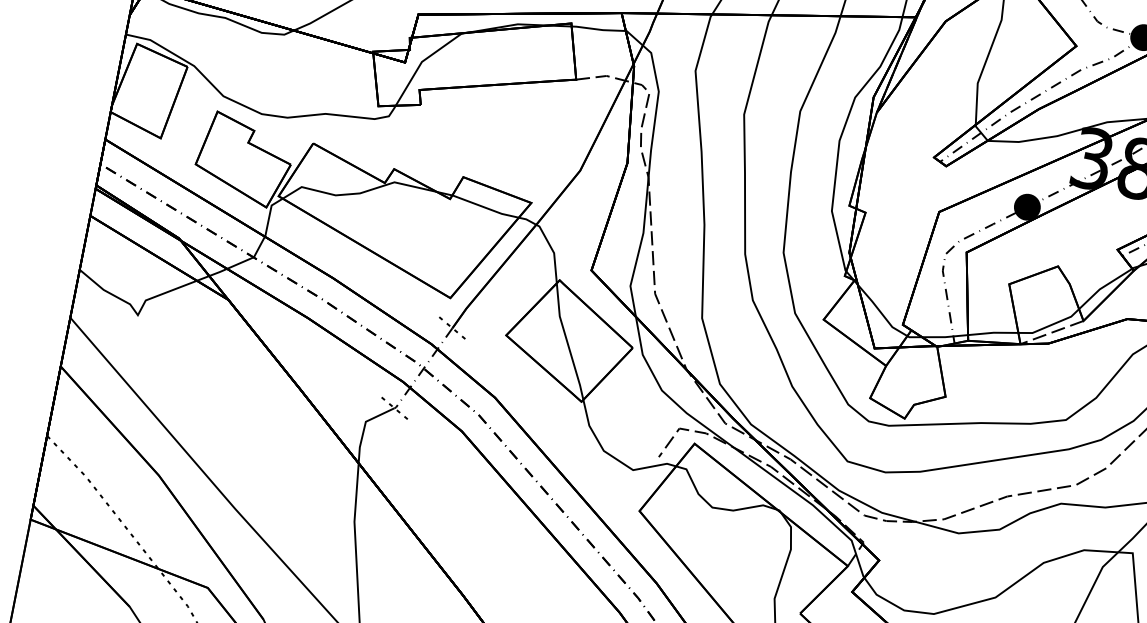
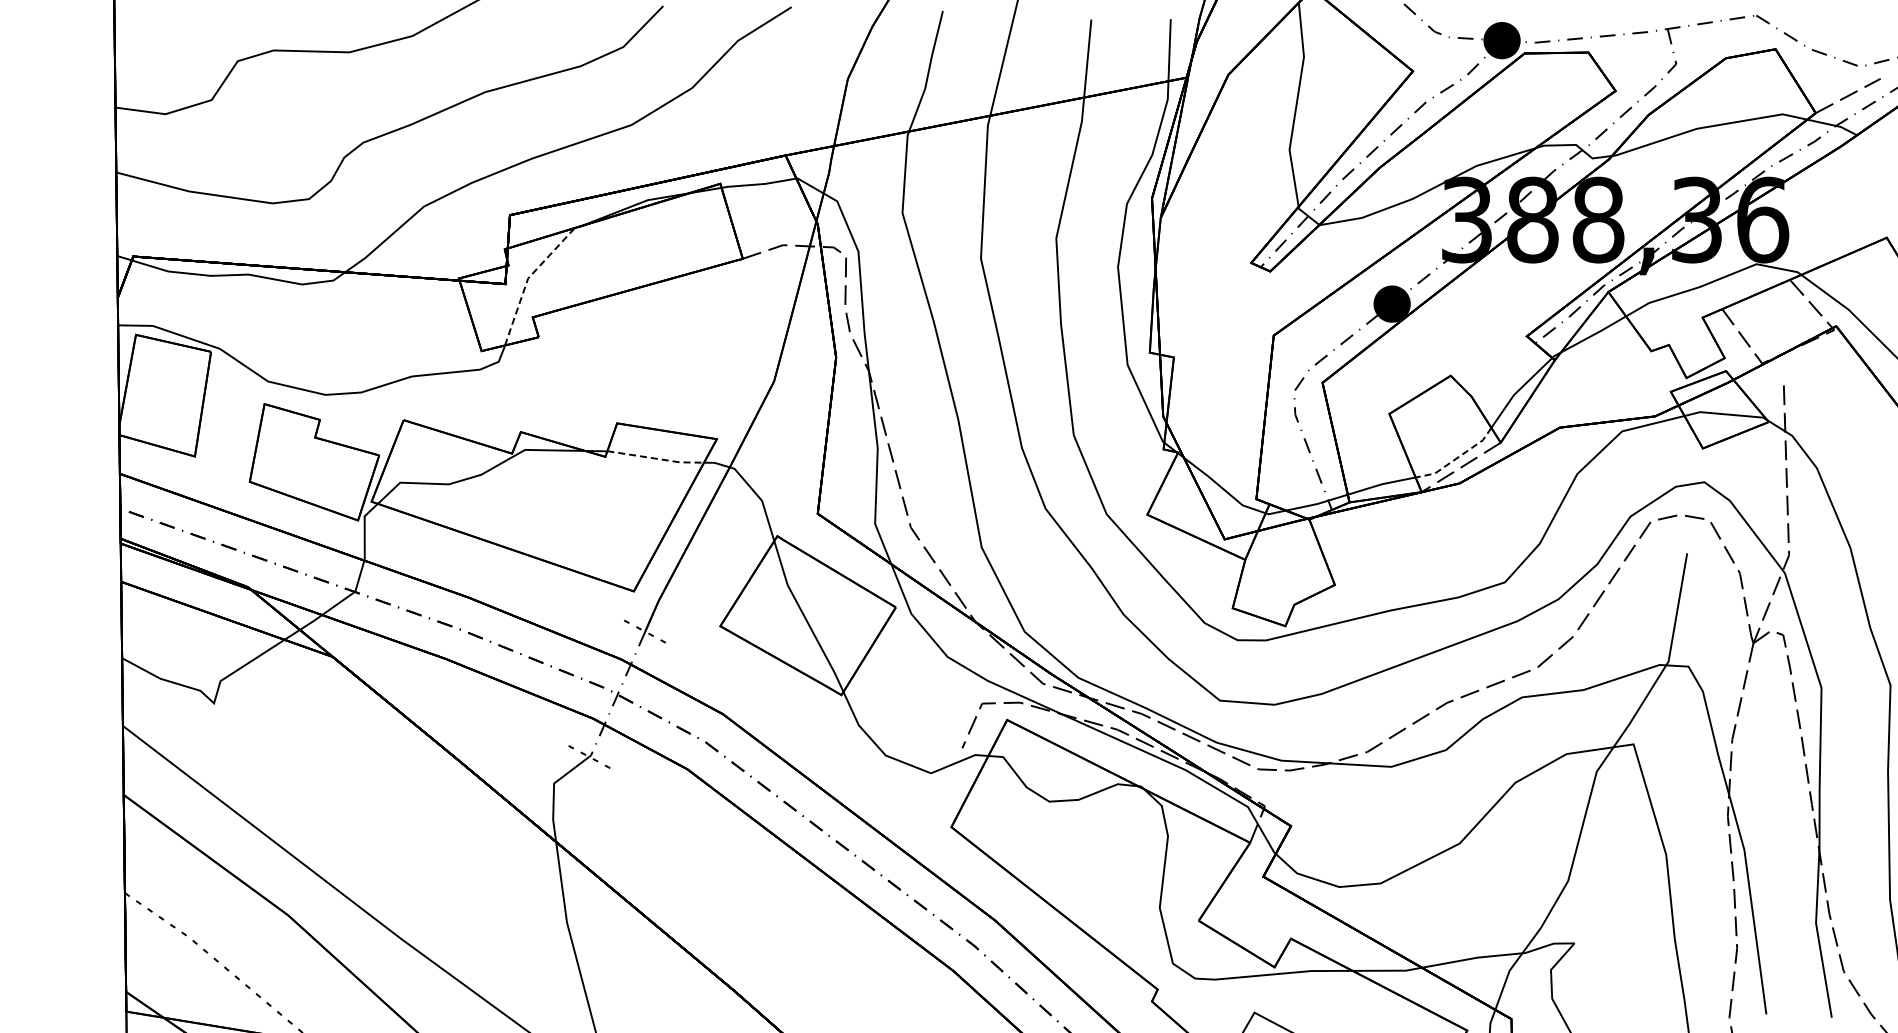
line: (423, 60) -> (530, 276), solid -> dashed
line: (485, 207) -> (655, 458), solid -> dashed
line: (1049, 325) -> (1456, 458), solid -> dashed

